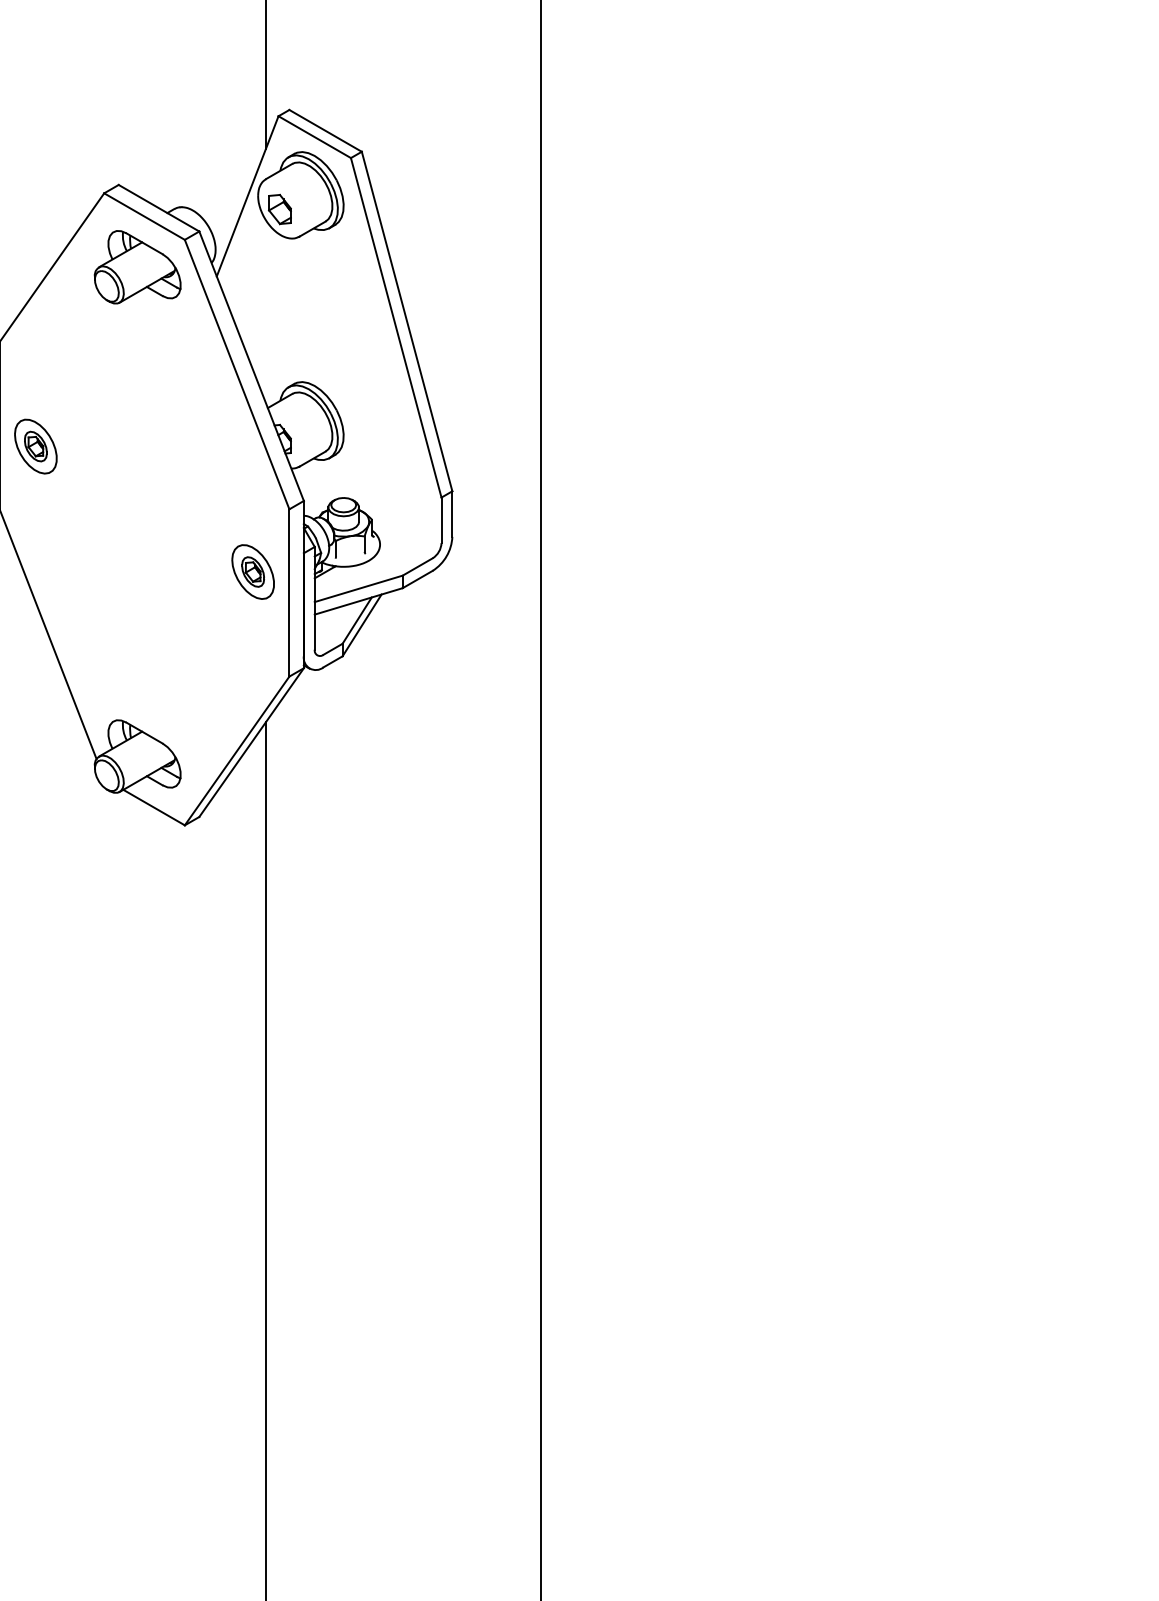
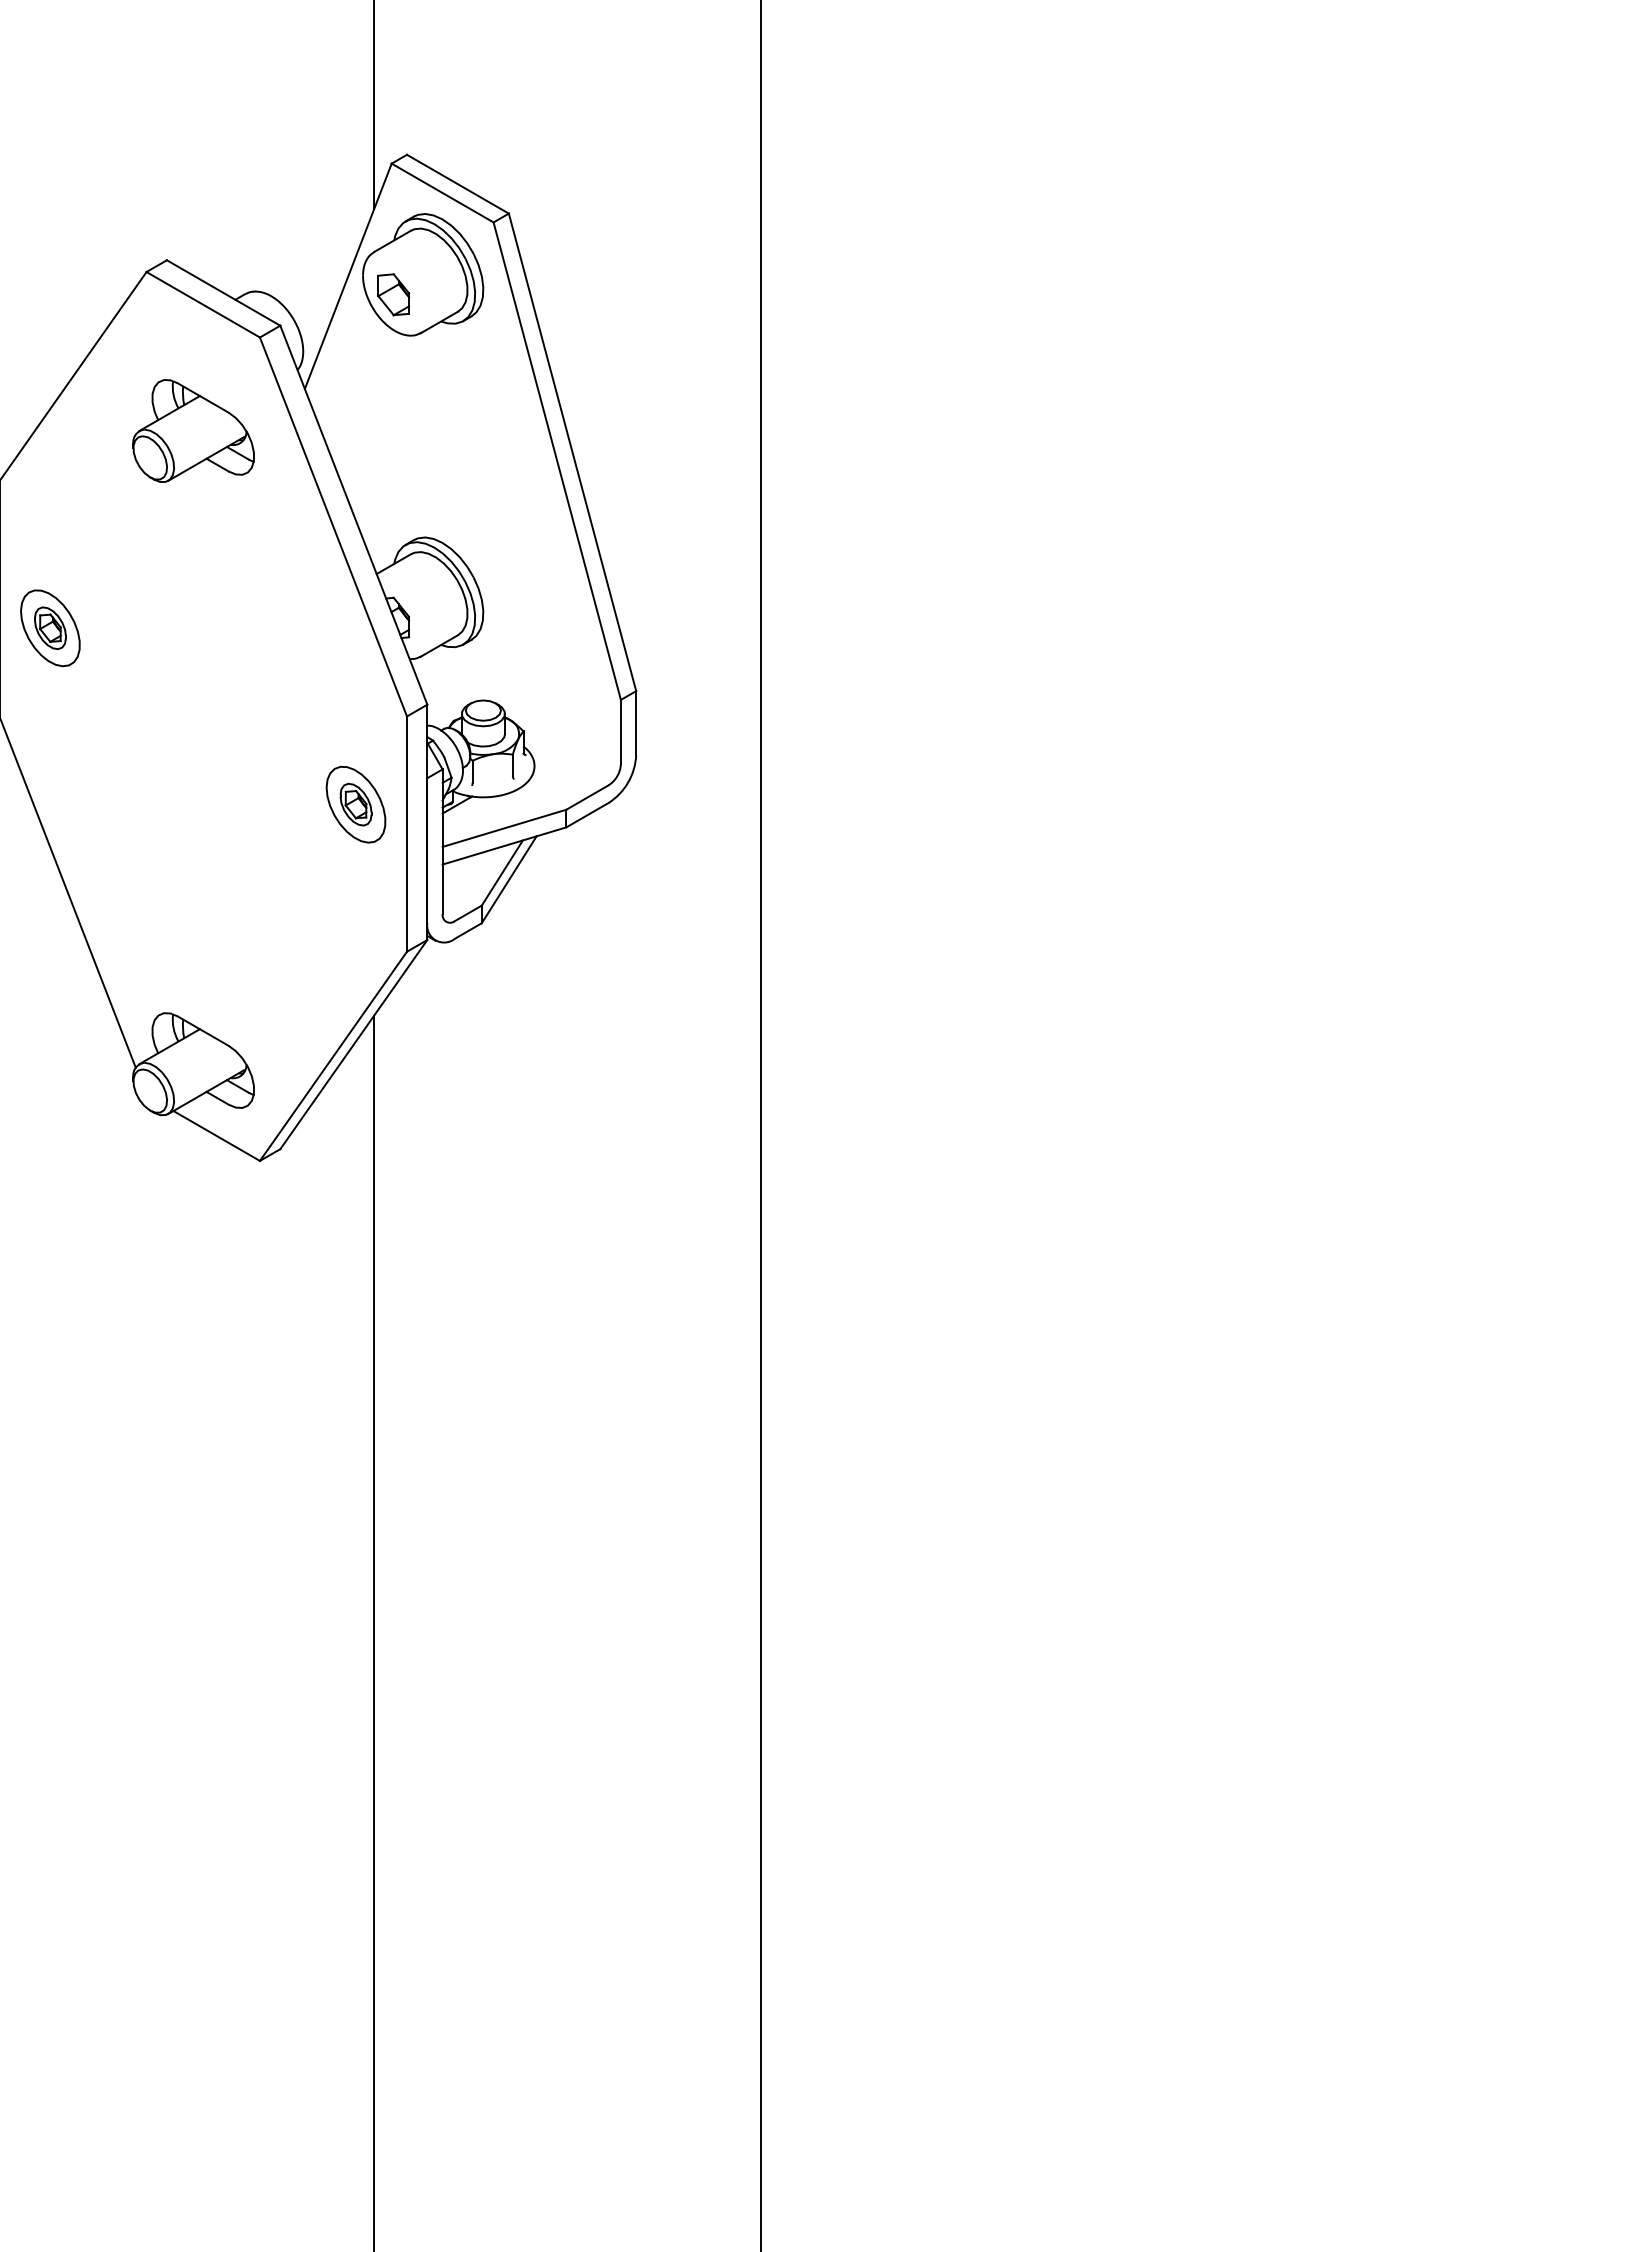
part: (137, 266) -> (193, 430), moved

